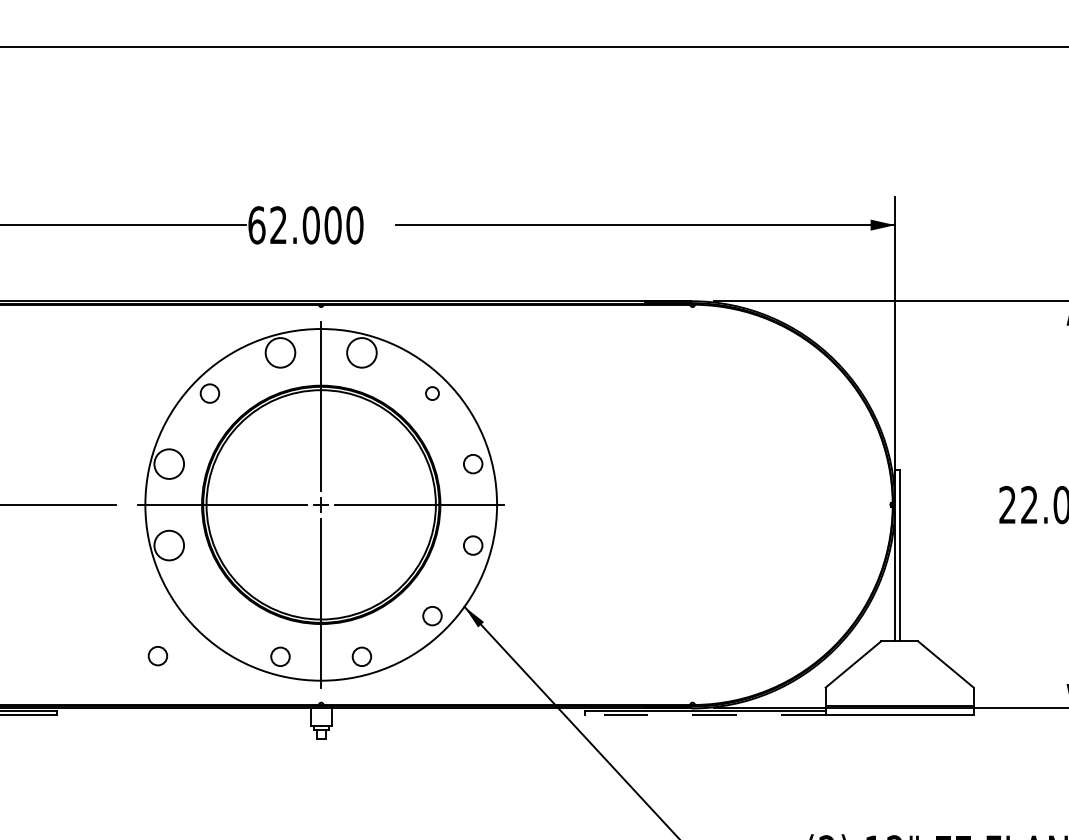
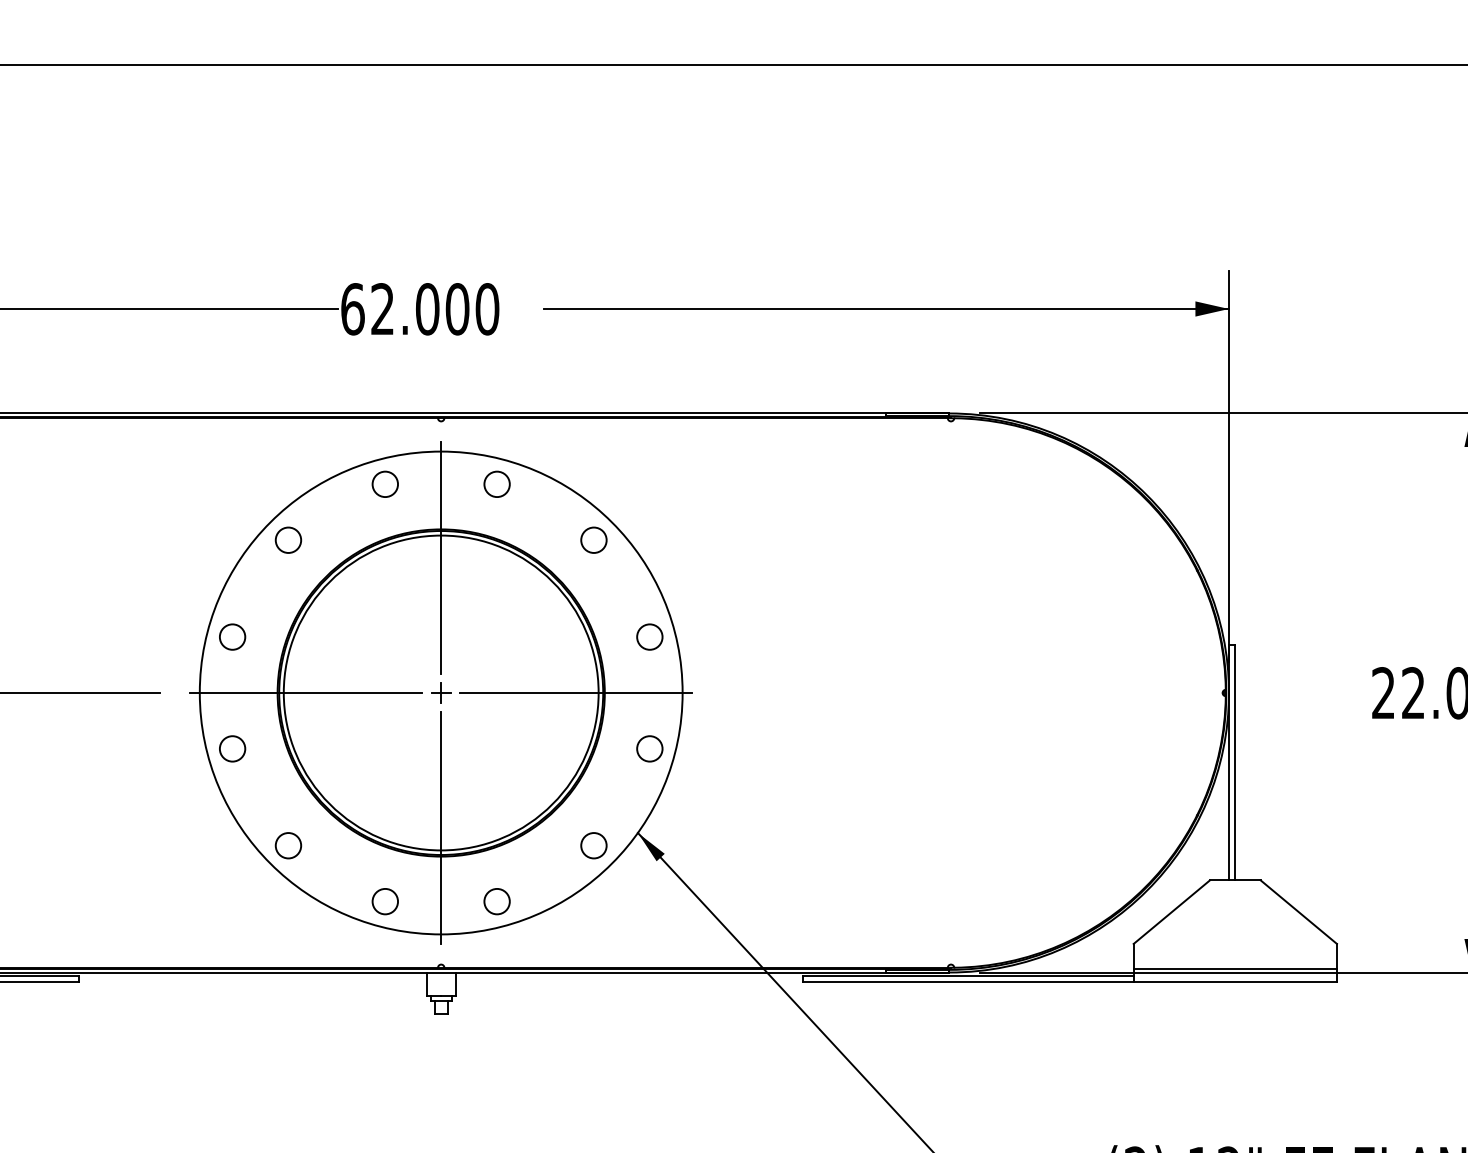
circle: (280, 352) -> (385, 483), size x0.62
circle: (361, 352) -> (496, 483), size x0.62
circle: (432, 393) -> (593, 540), size x1.43
circle: (168, 463) -> (231, 636), size x0.62
circle: (168, 545) -> (231, 748), size x0.62
circle: (157, 656) -> (287, 846), moved
line: (704, 715) -> (967, 982), dashed -> solid

